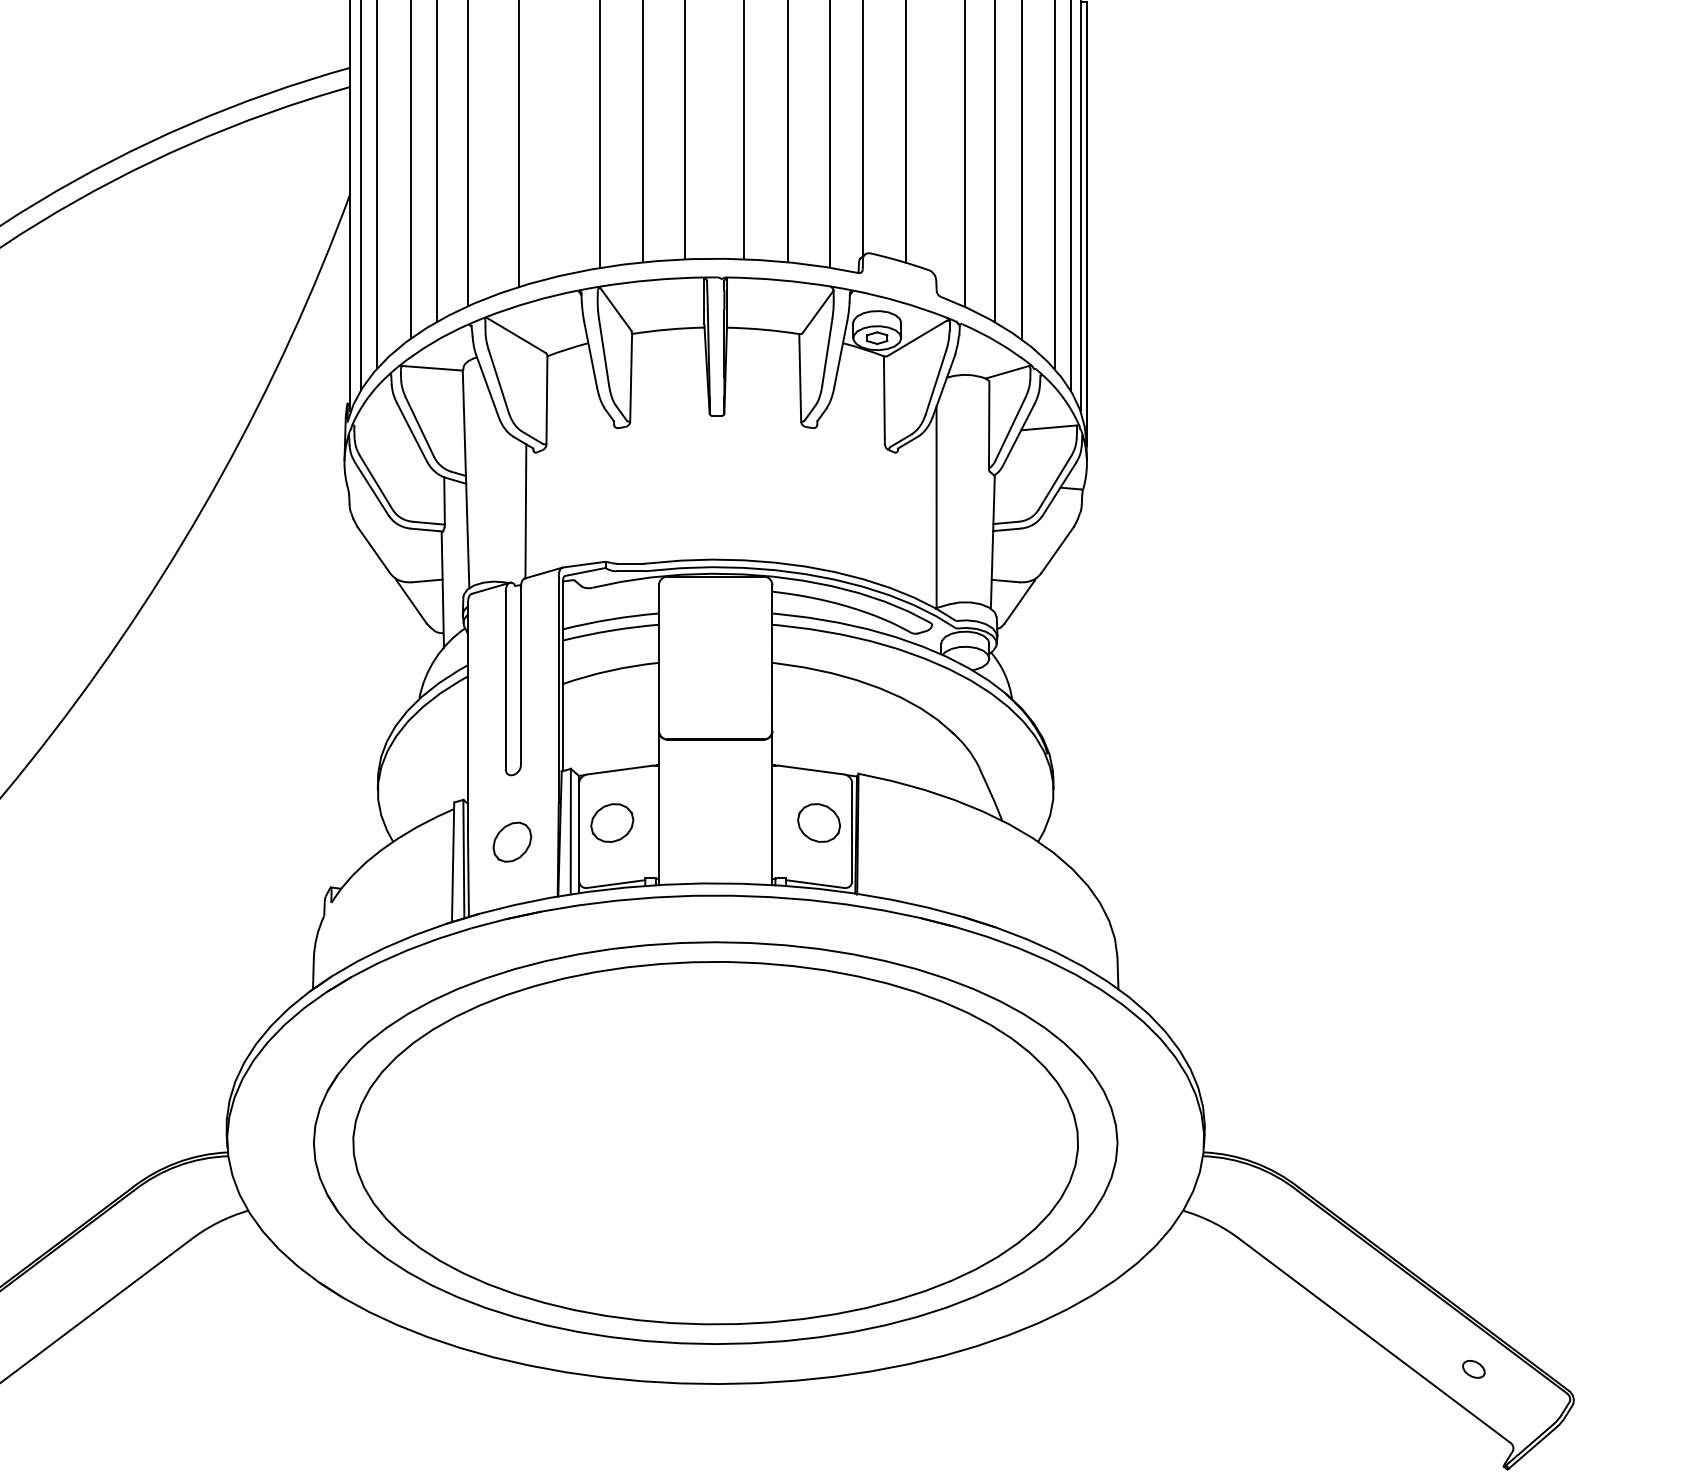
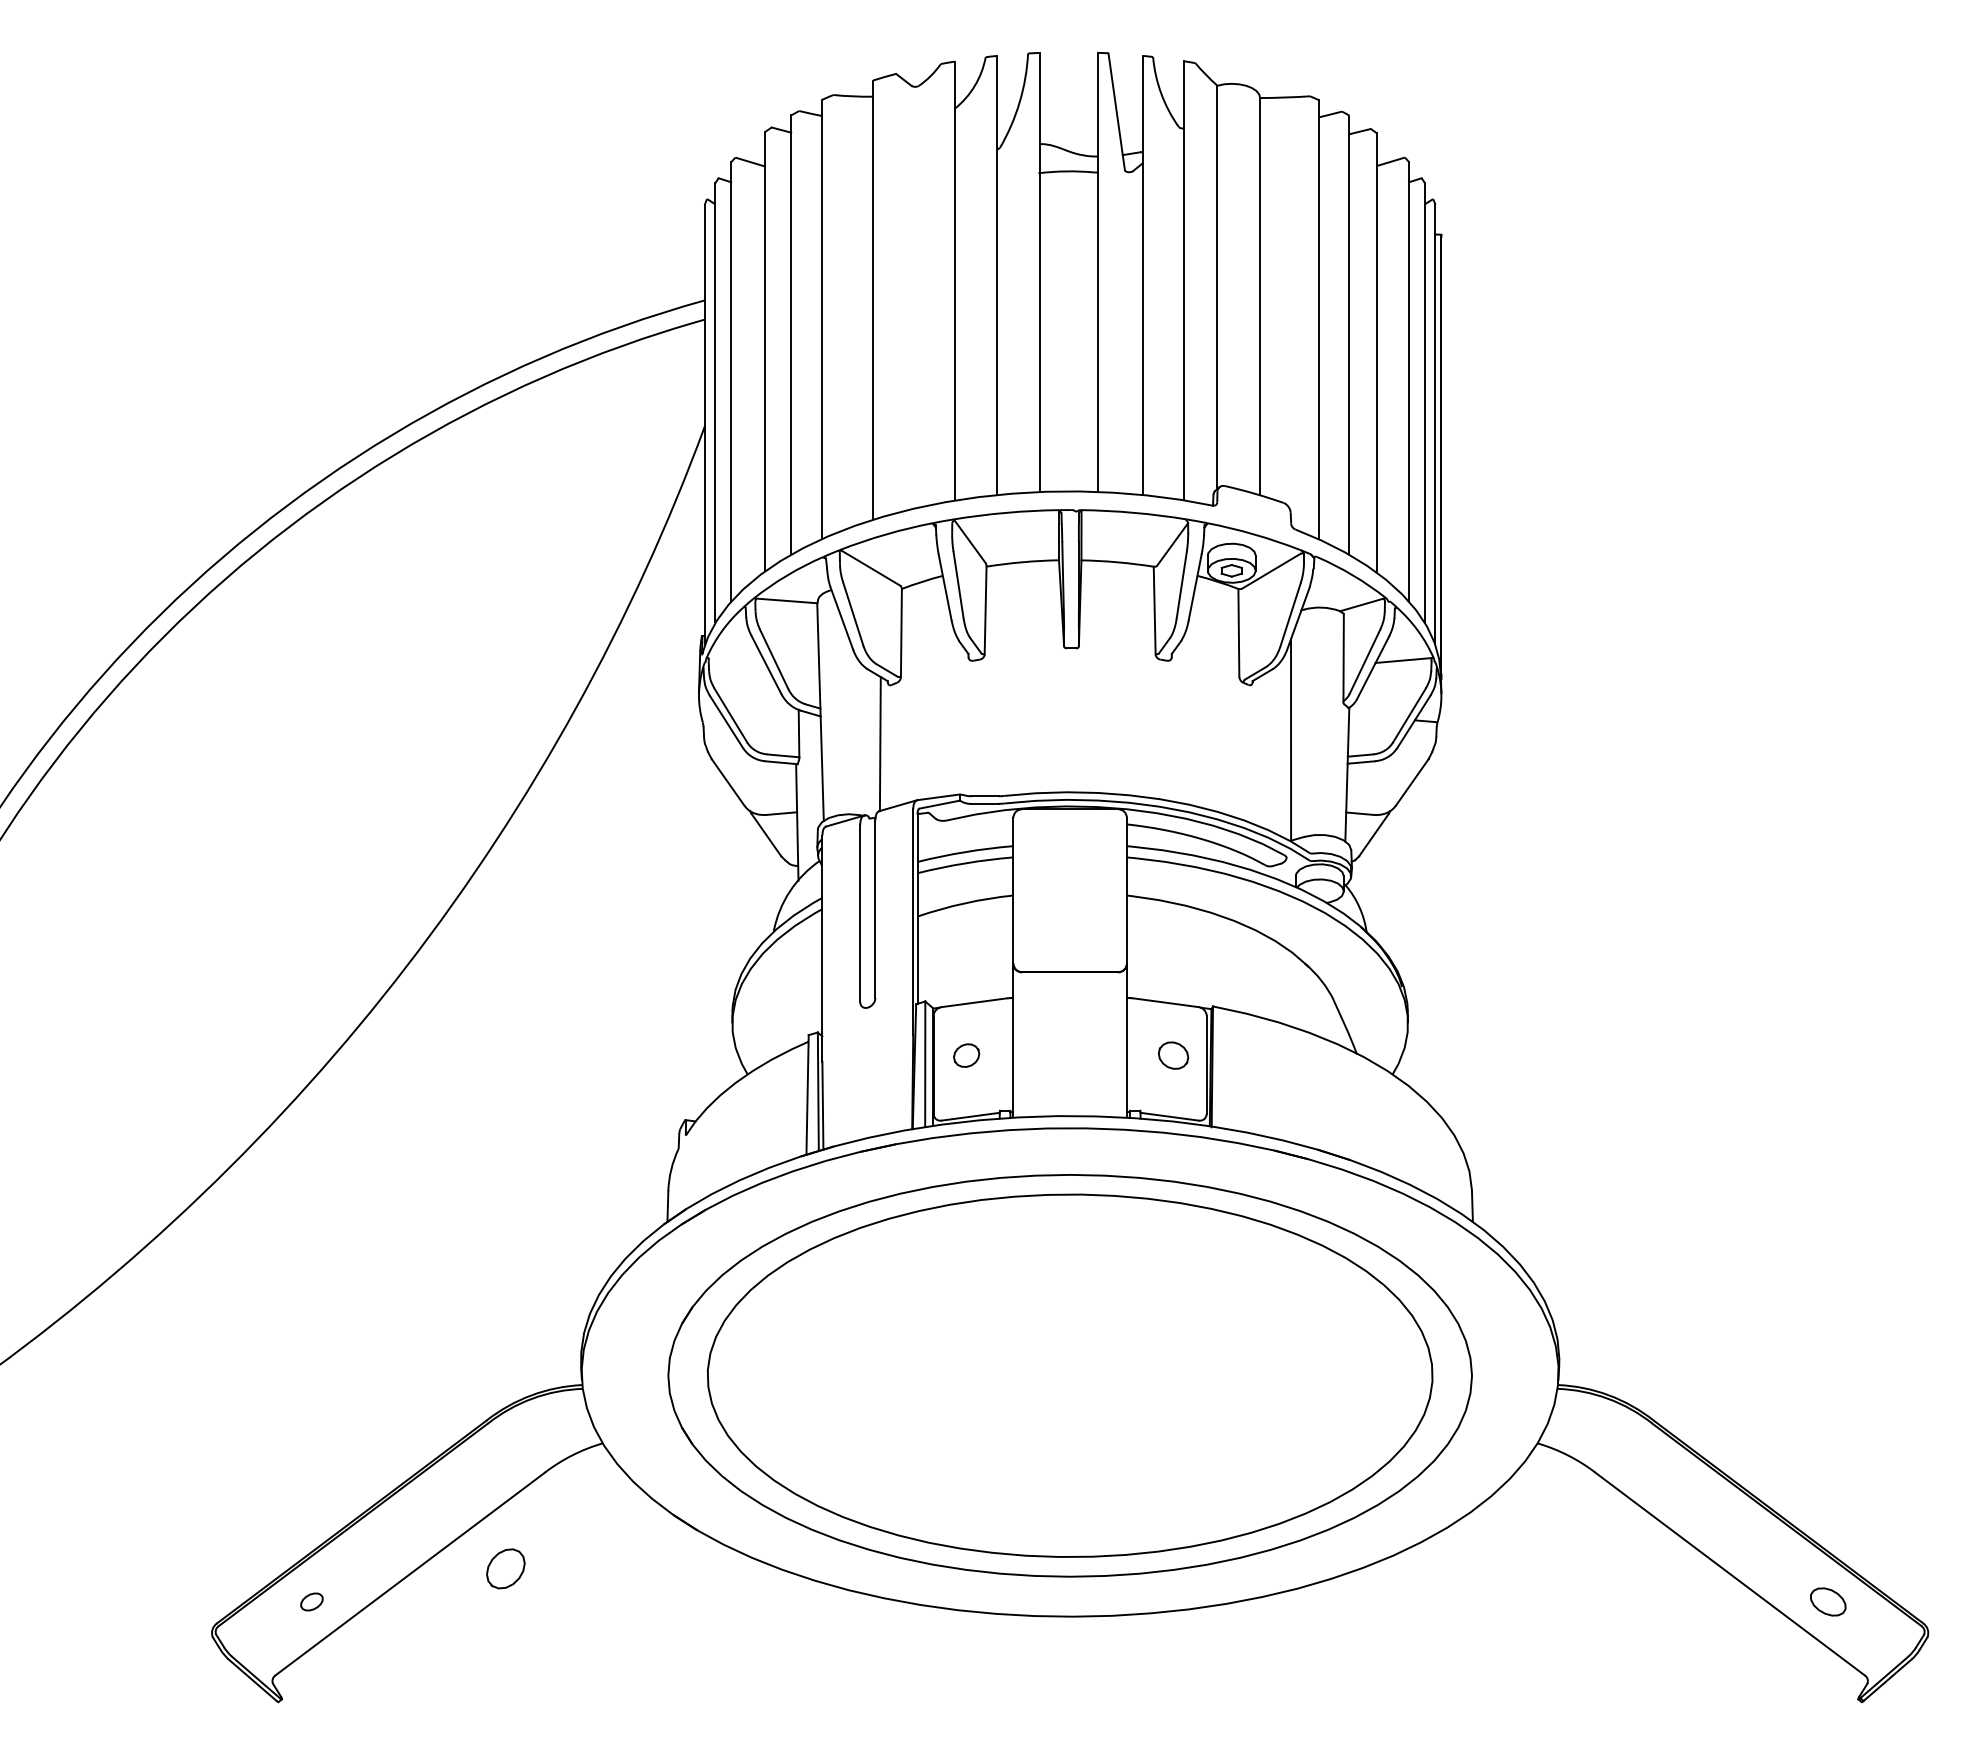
part: (612, 822) -> (966, 1055), size x0.6
part: (819, 822) -> (1173, 1055), size x0.7
part: (512, 841) -> (505, 1568), moved
part: (1474, 1368) -> (1828, 1601), size x1.6

